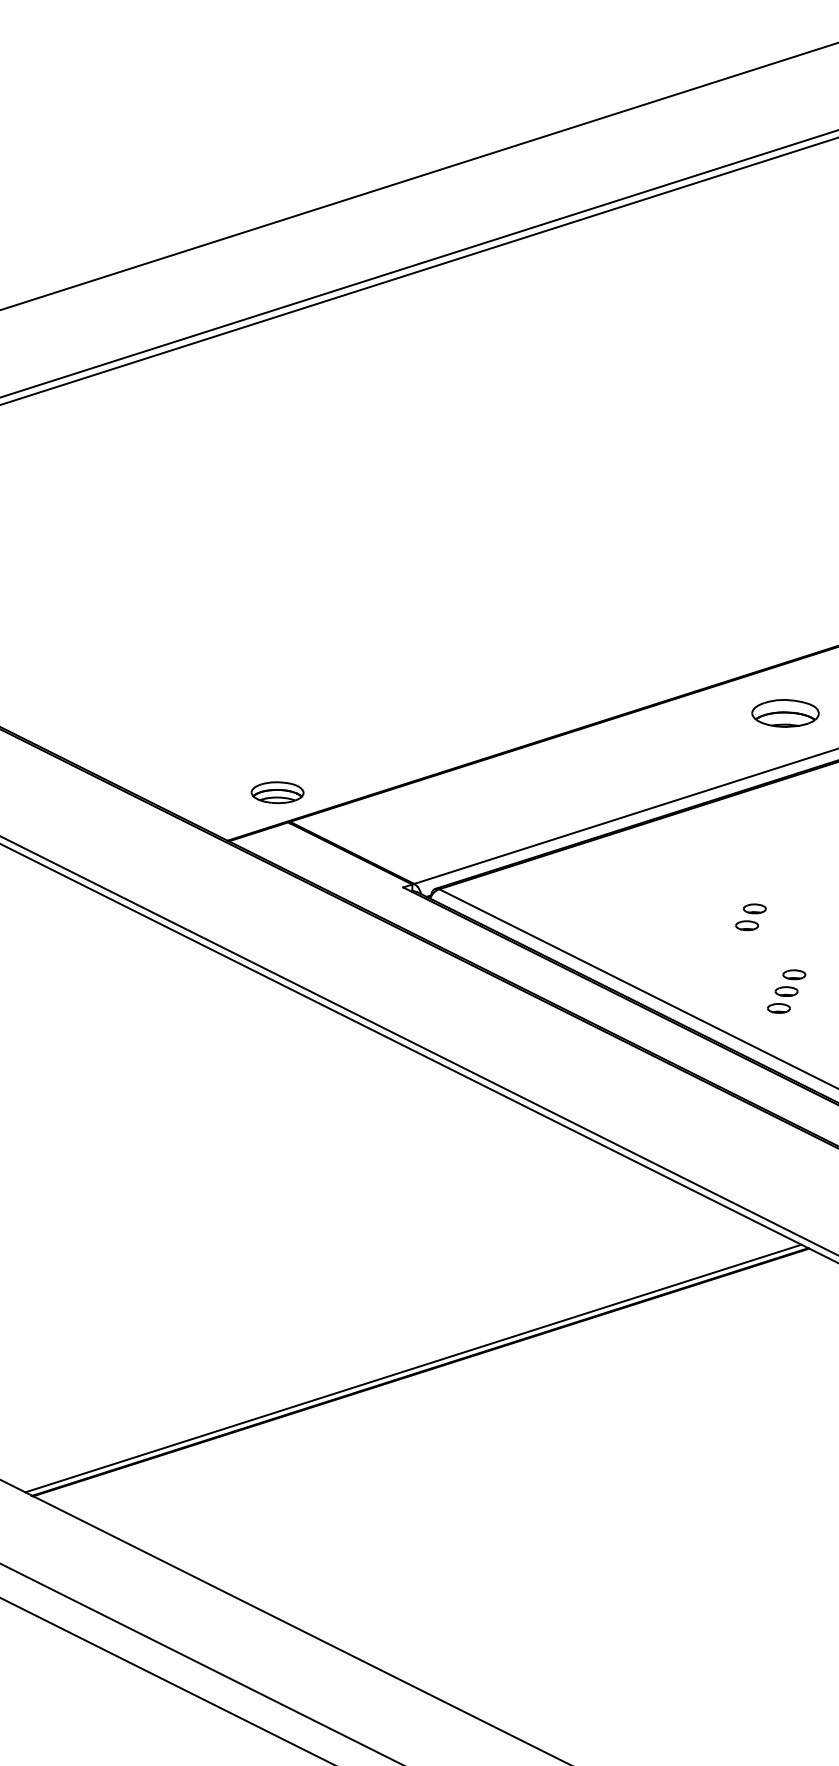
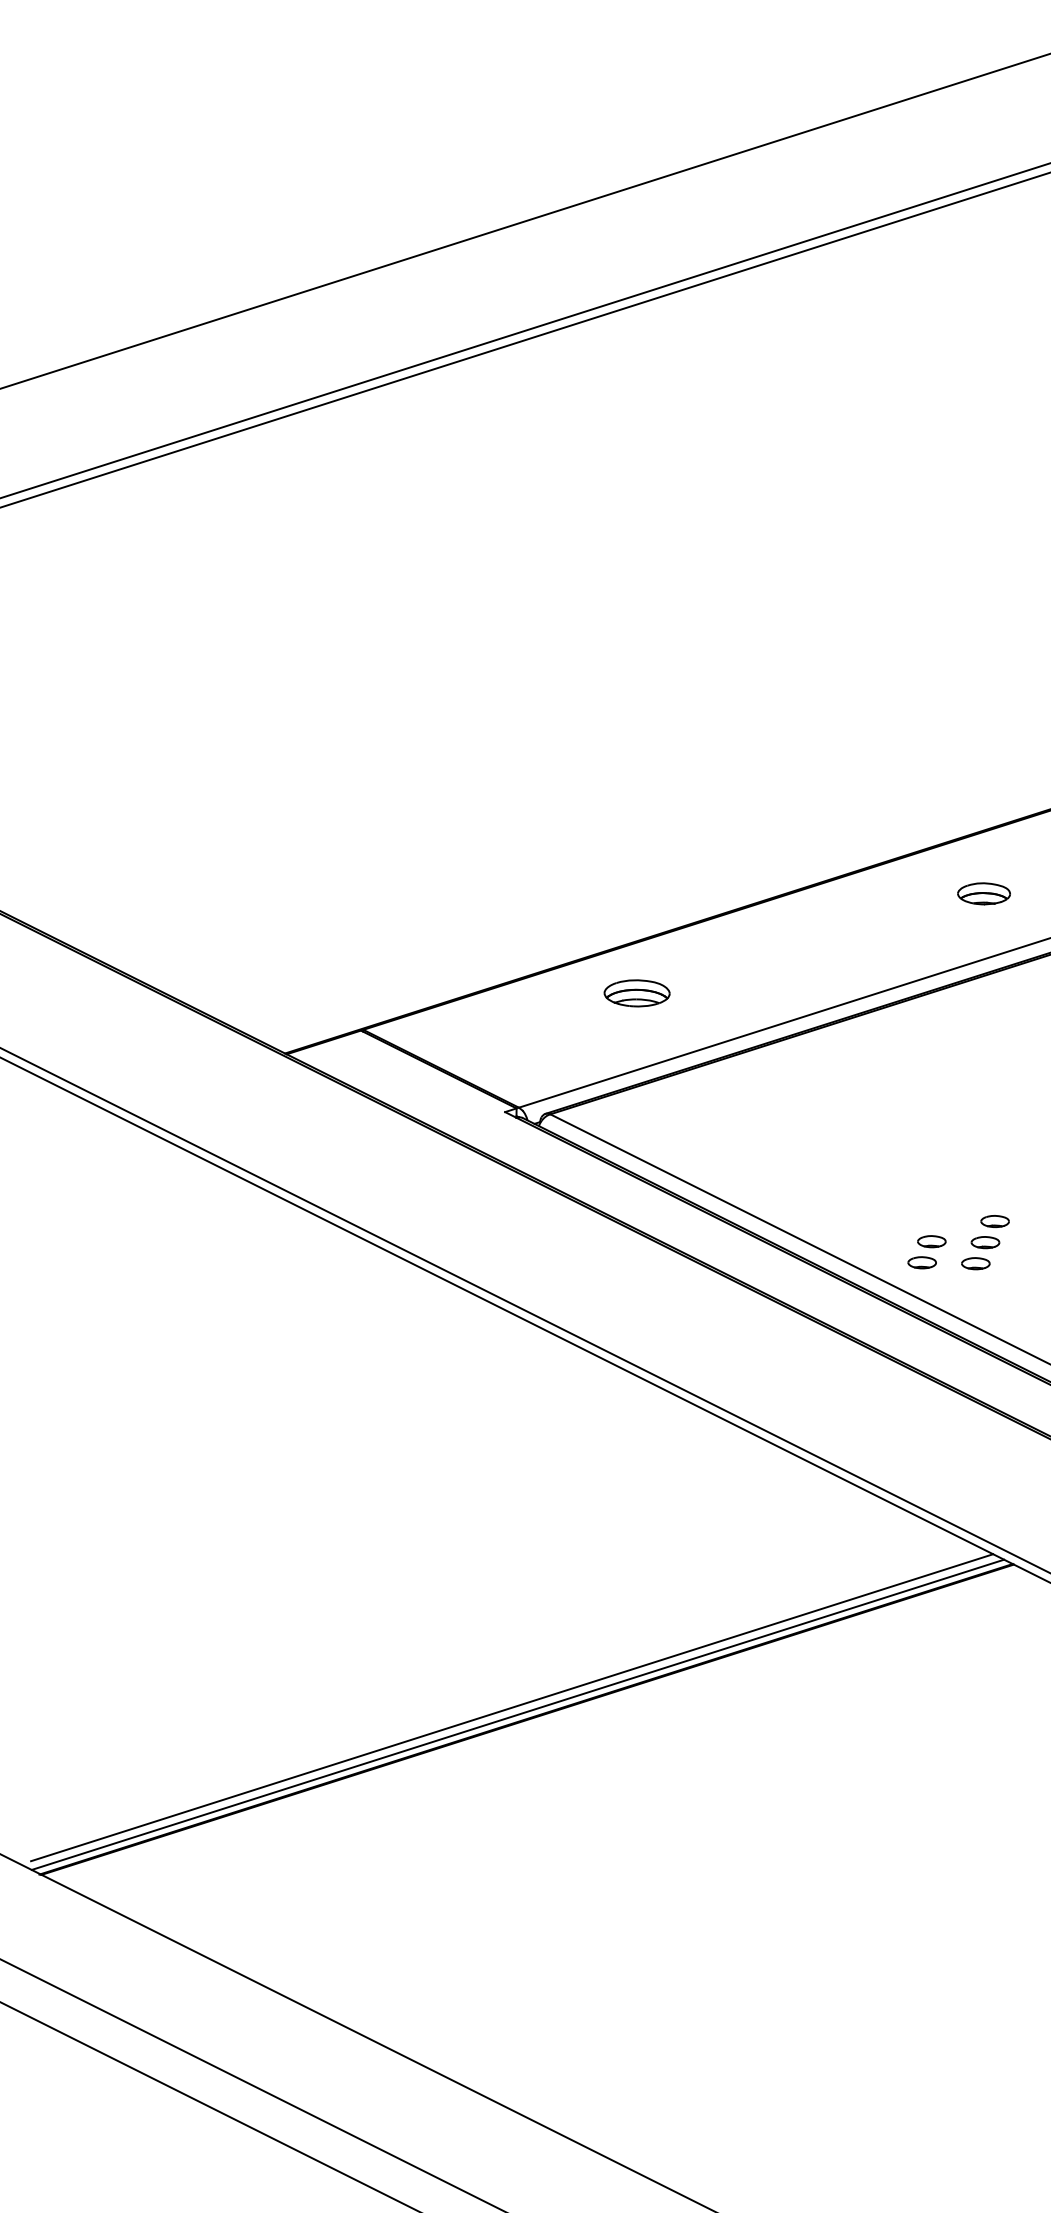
part: (785, 712) -> (984, 892), size x0.62
part: (277, 792) -> (637, 993), moved
part: (750, 917) -> (926, 1252), moved
line: (408, 1362) -> (511, 1707), added

